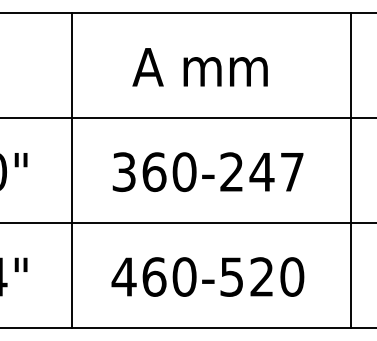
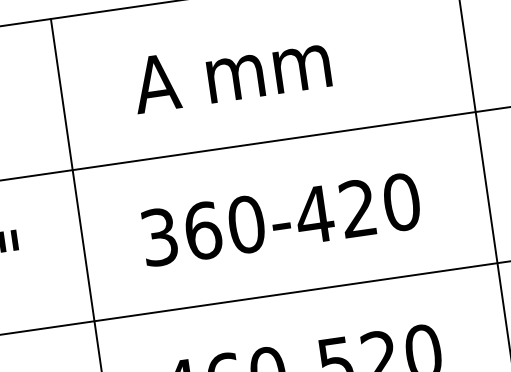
text: (199, 67) -> (230, 73), moved
text: (261, 172) -> (357, 209), 360-247 -> 360-420

